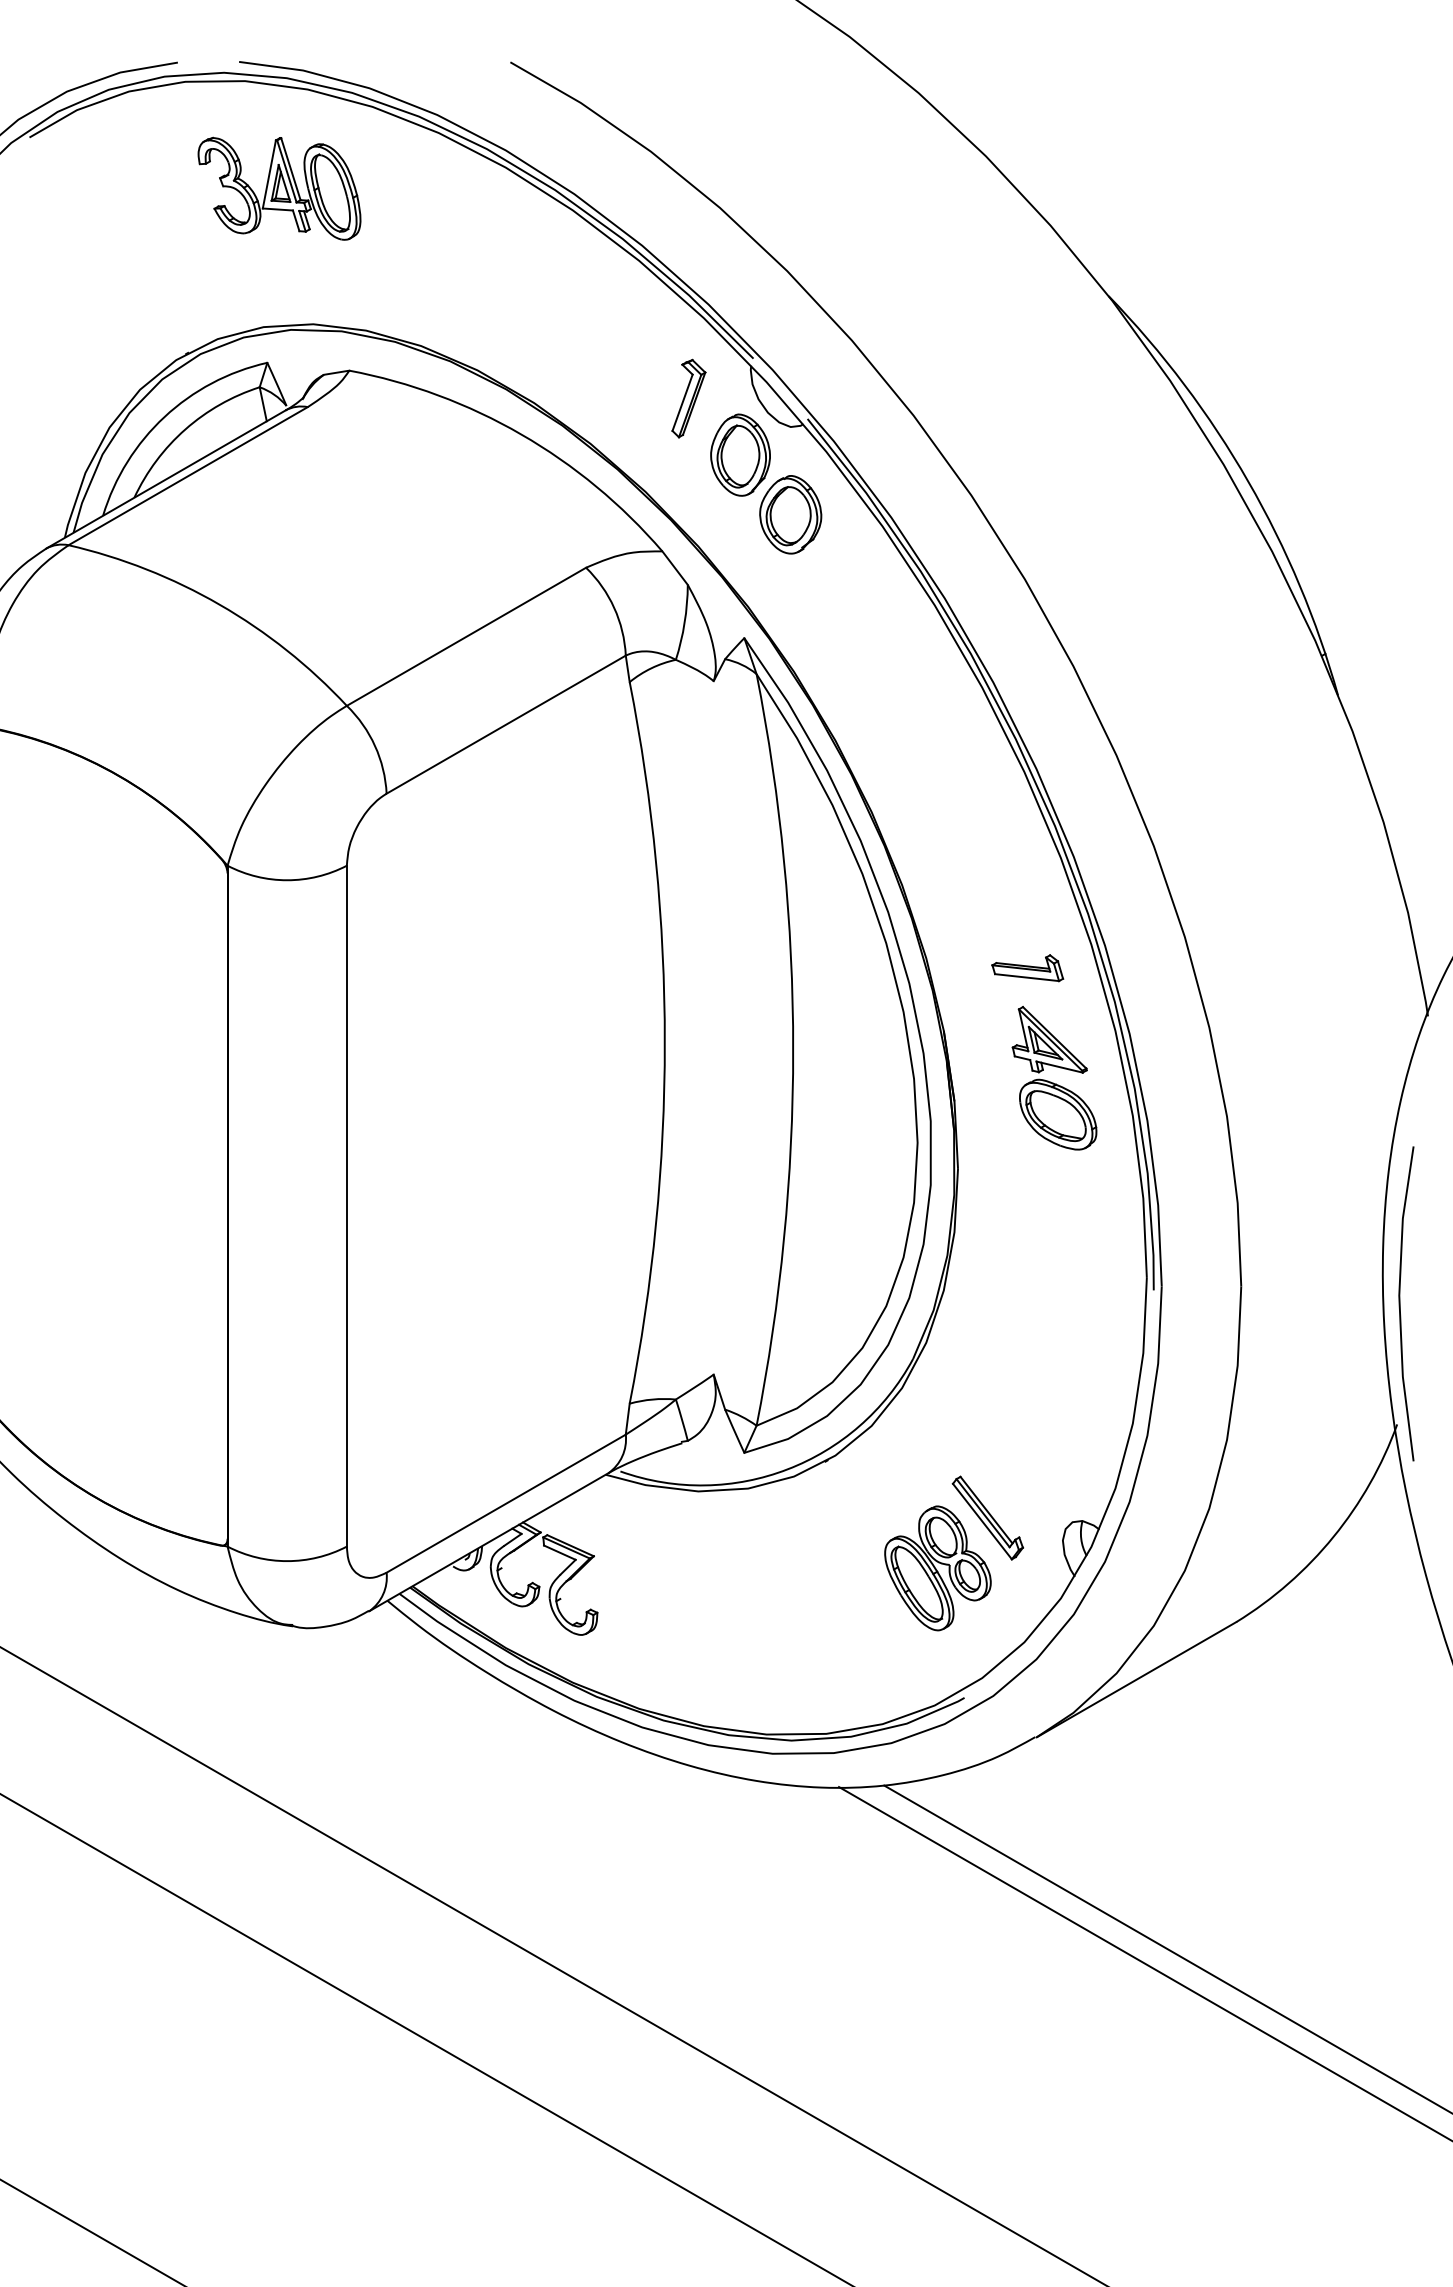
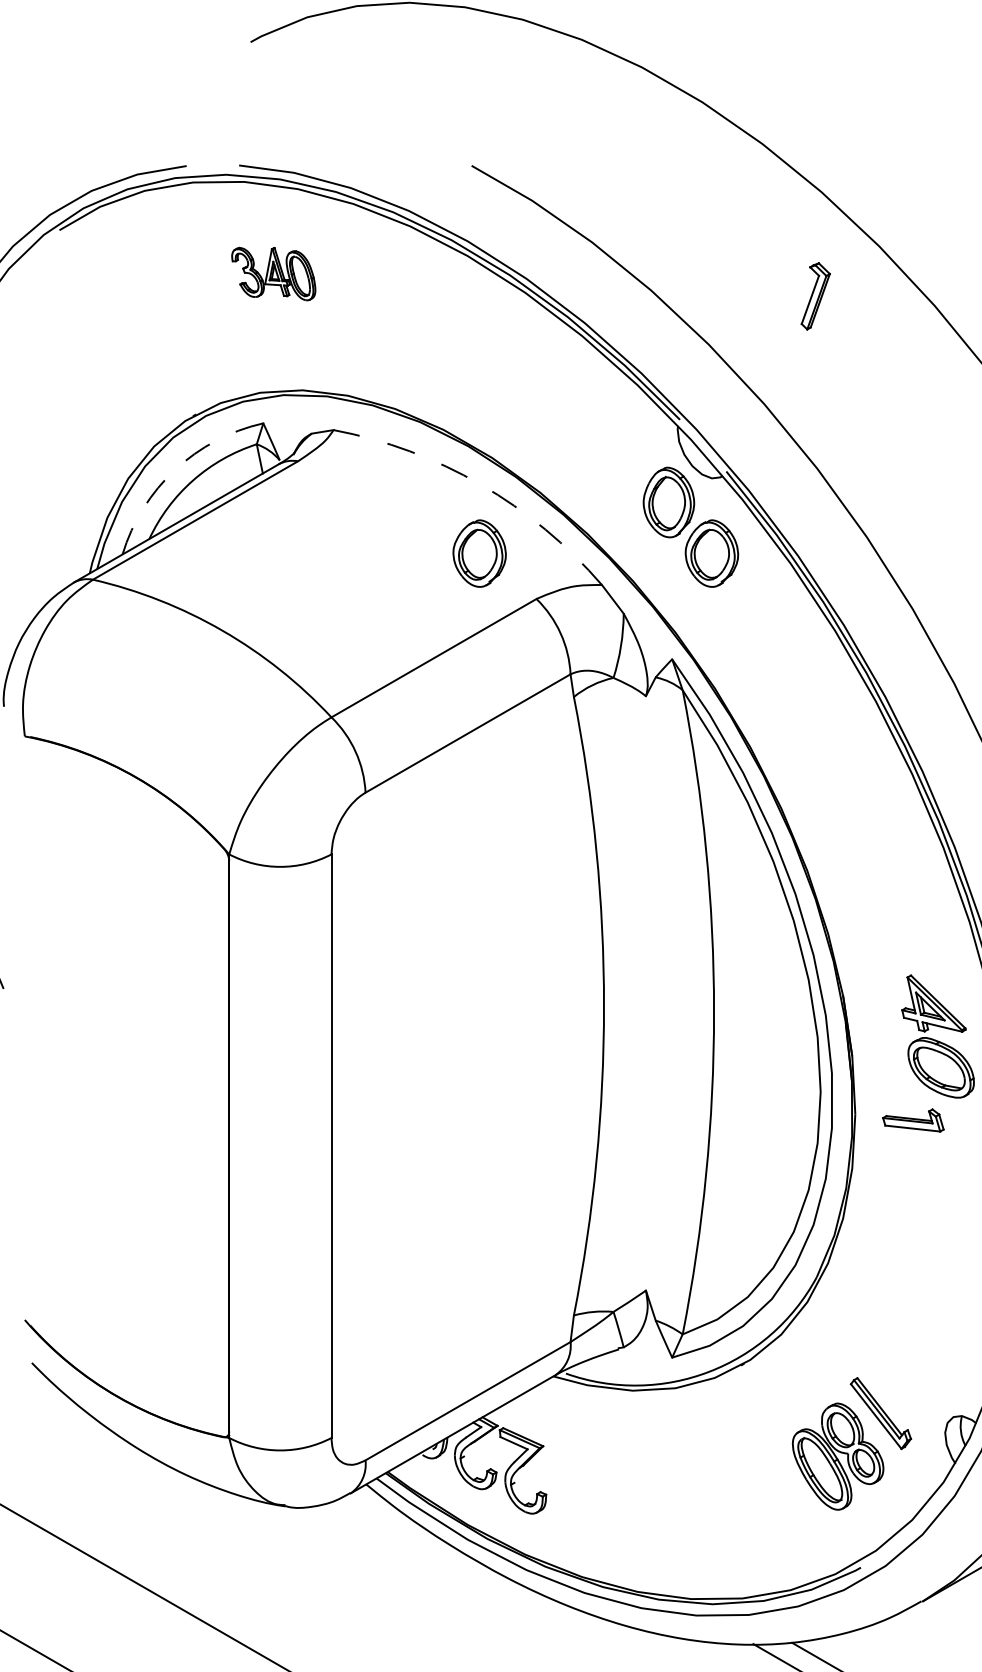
part: (279, 188) -> (273, 273), size x0.6
part: (688, 398) -> (815, 296), moved
arc: (164, 417) -> (175, 470), solid -> dashed
arc: (521, 434) -> (481, 484), solid -> dashed
part: (519, 514) -> (479, 553), added
part: (1027, 968) -> (913, 1120), moved

